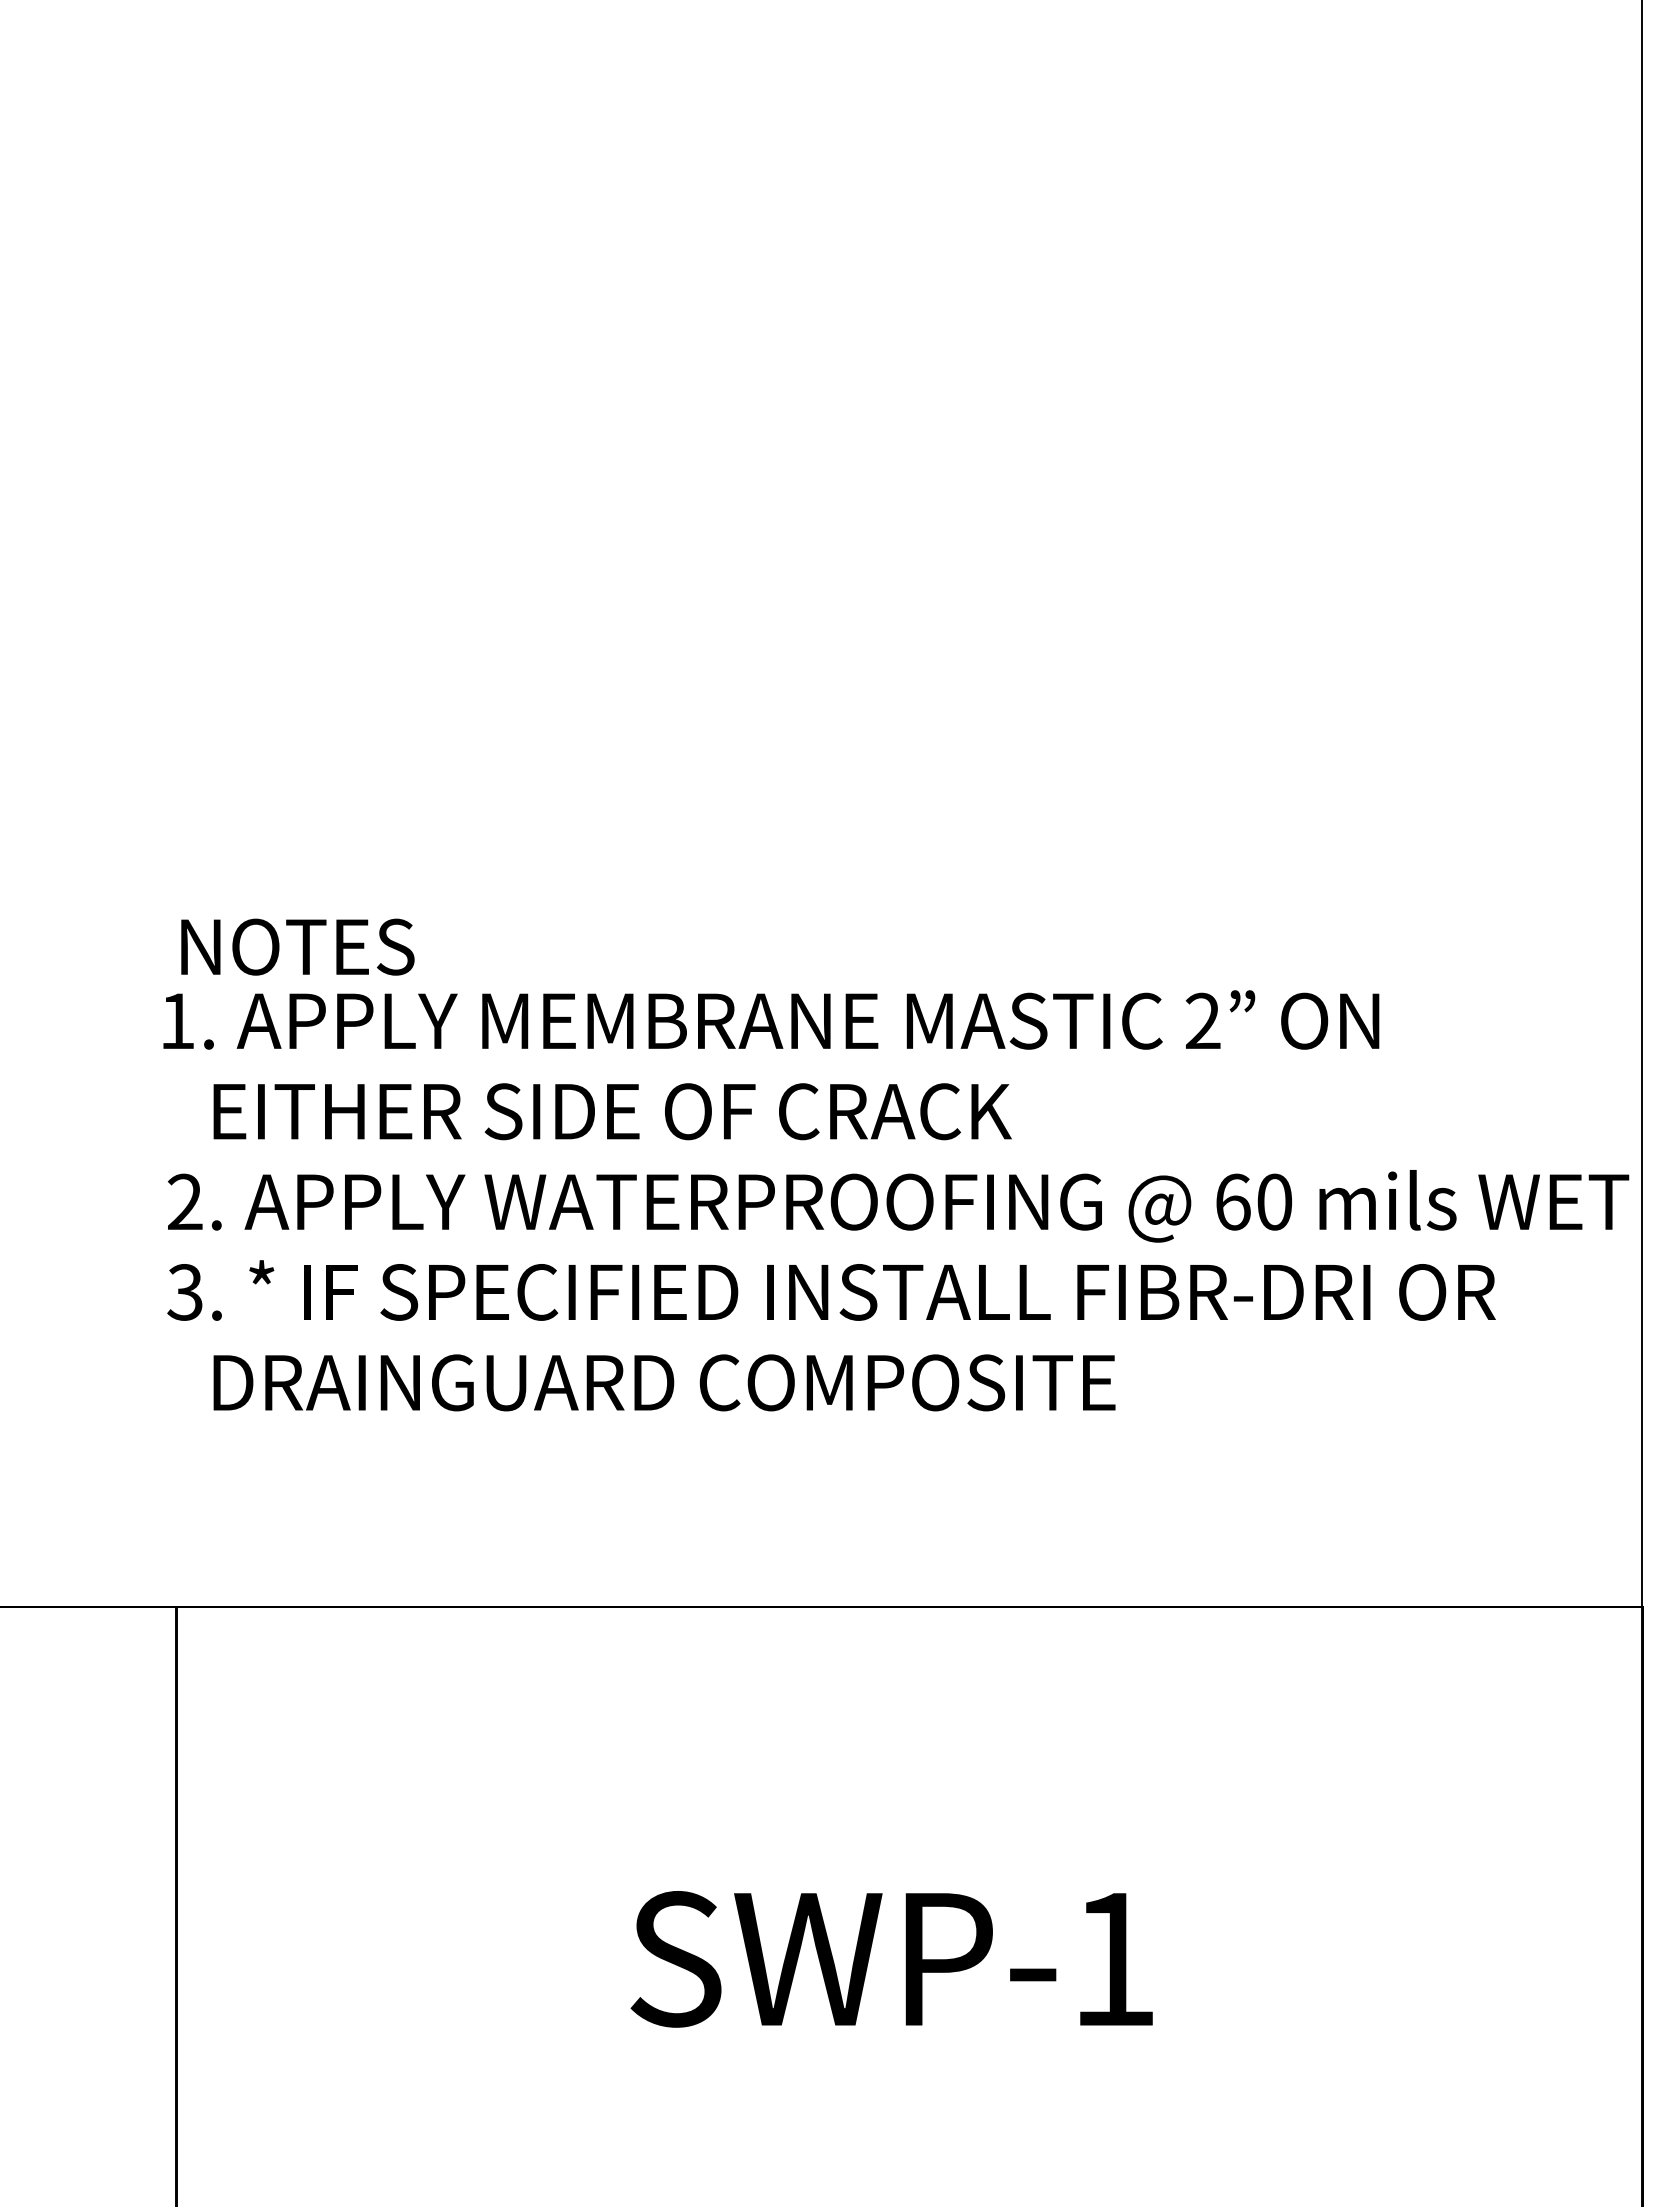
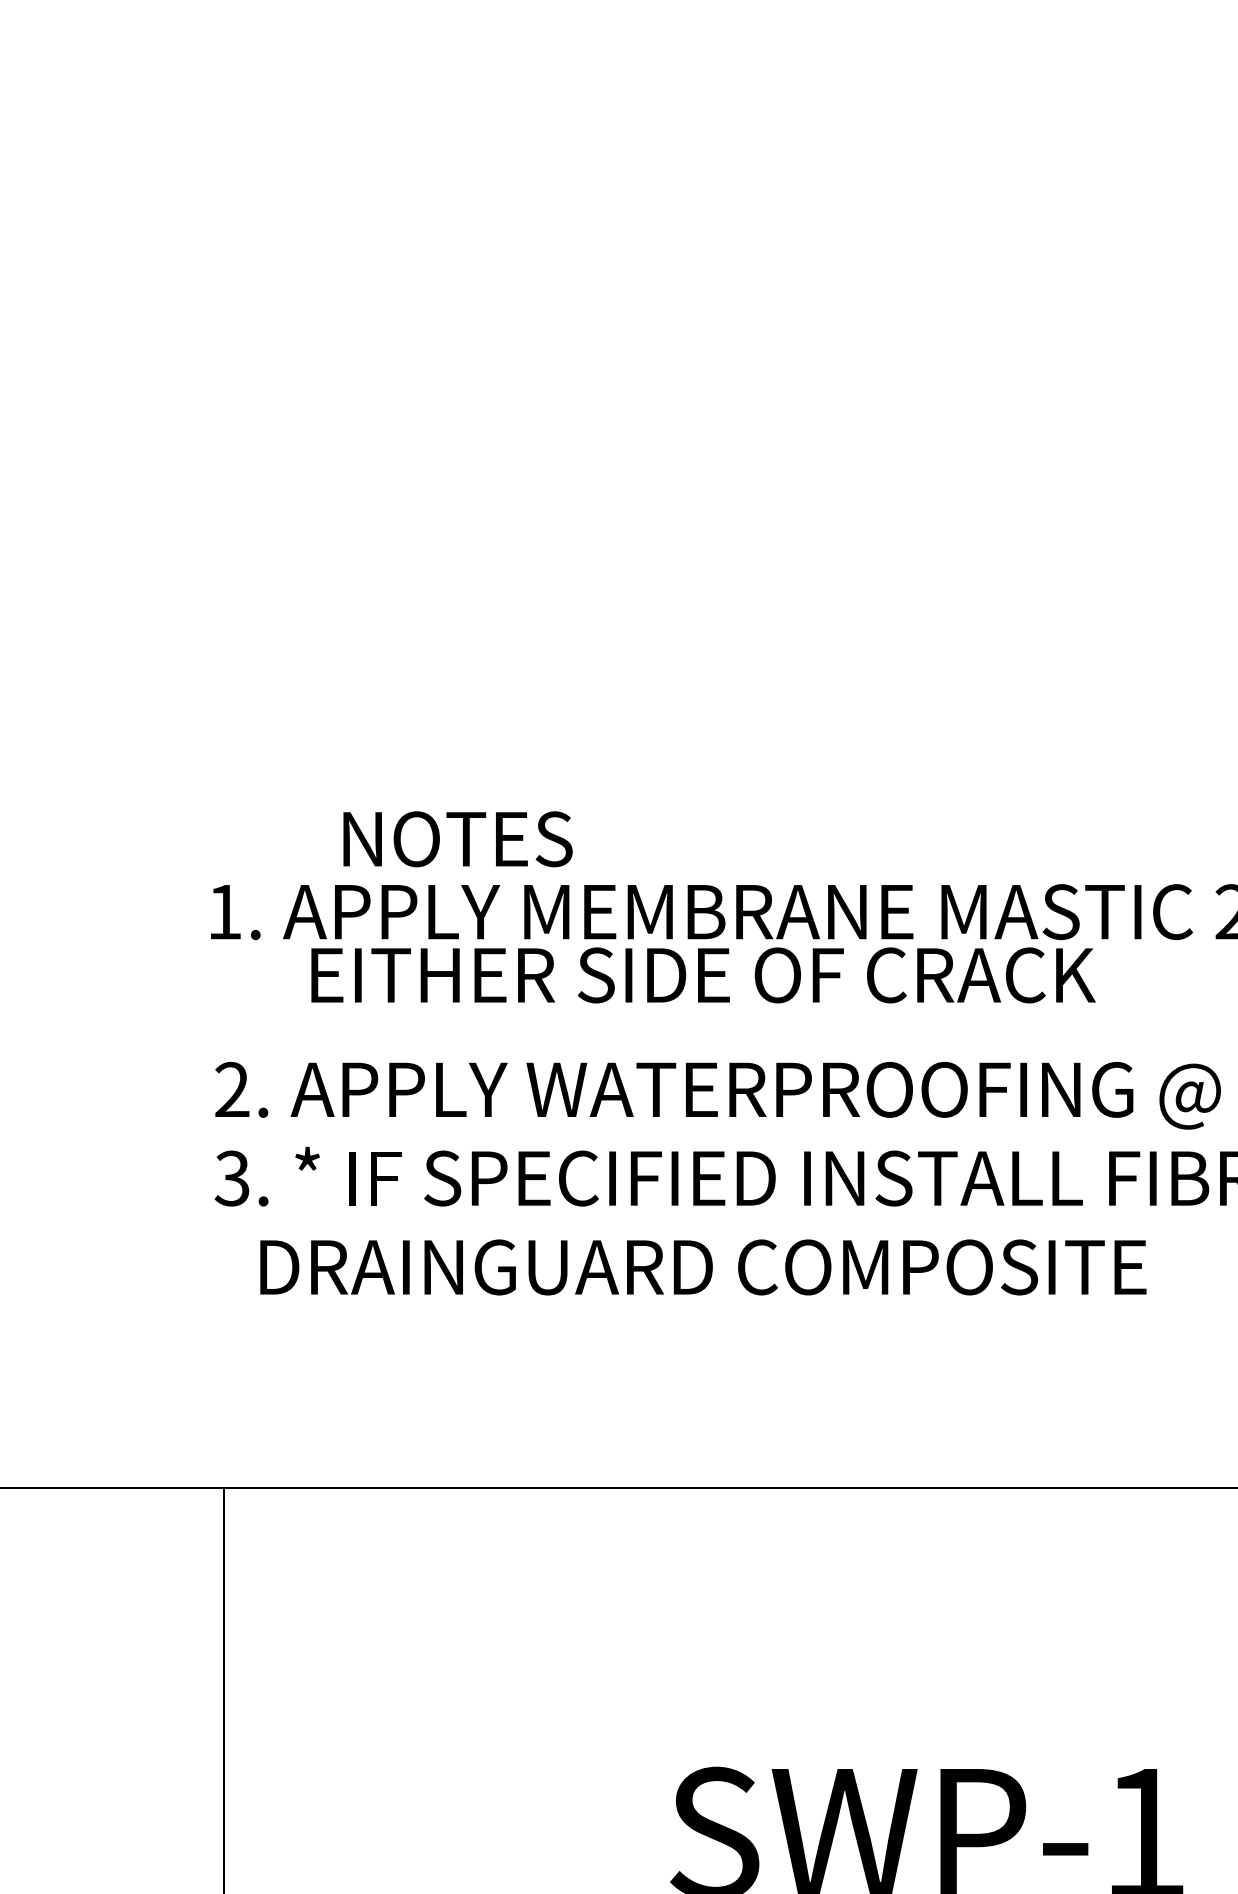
text: (297, 946) -> (457, 838), moved
text: (612, 1111) -> (703, 975), moved

